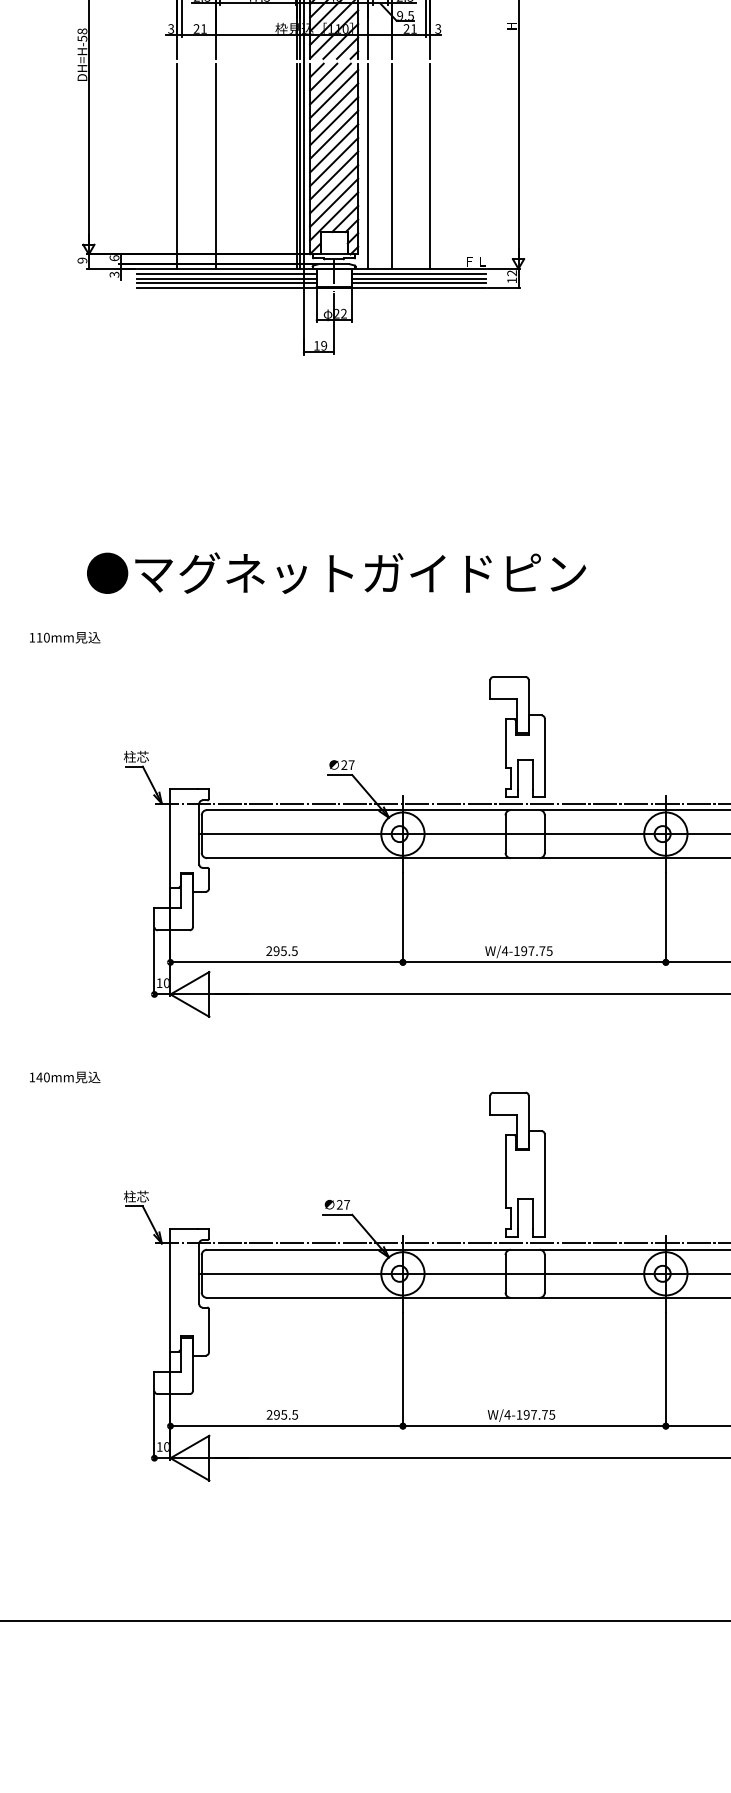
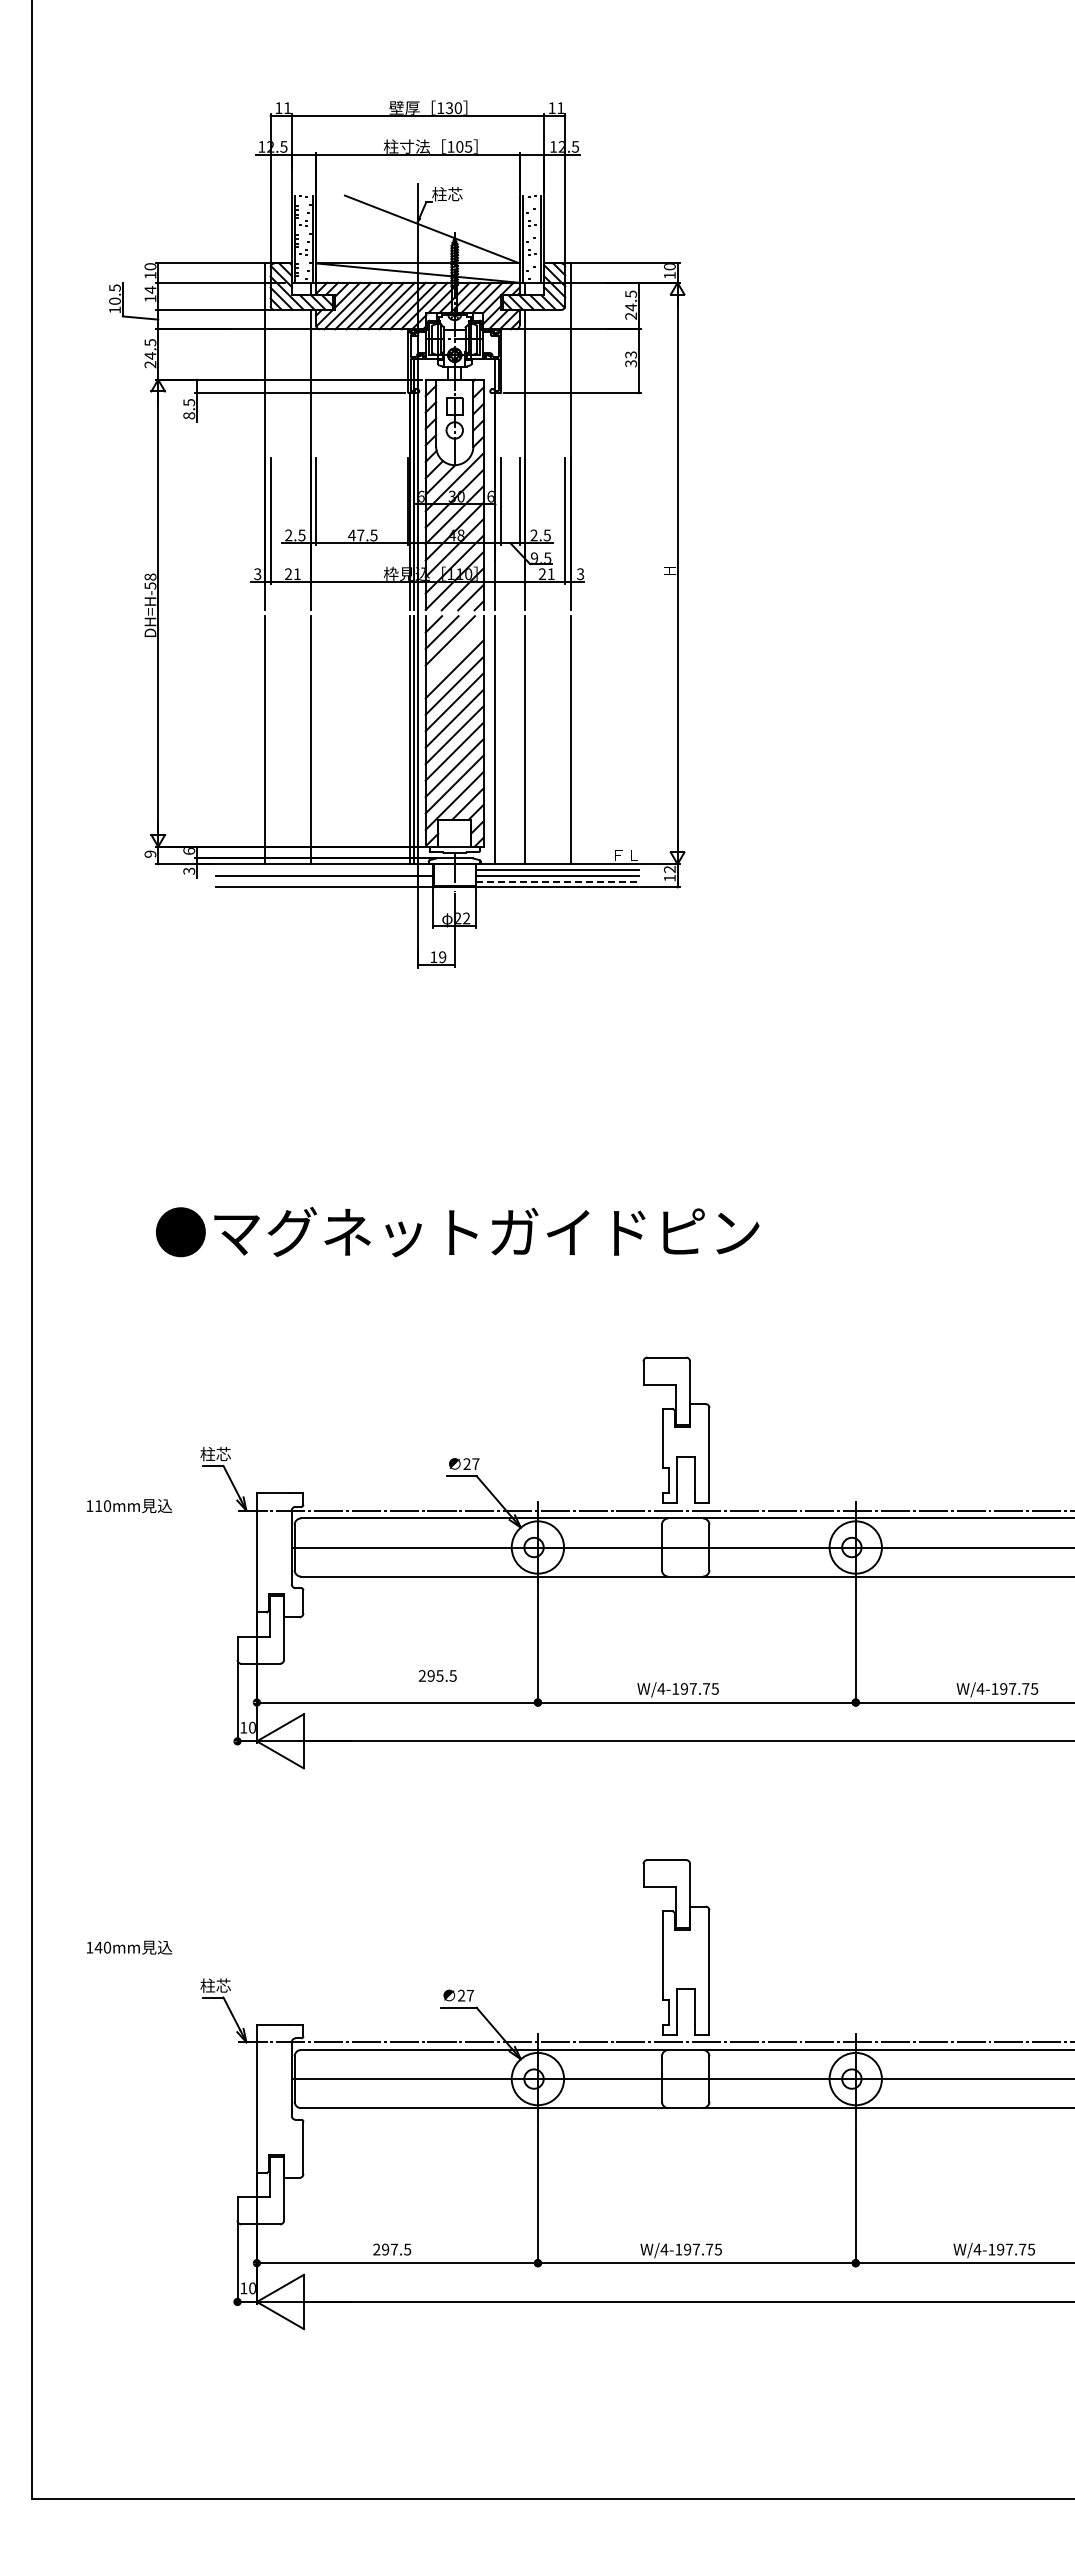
line: (333, 93) -> (454, 652), removed
line: (226, 274) -> (324, 870), removed
line: (226, 283) -> (324, 881), removed
line: (419, 283) -> (557, 881), solid -> dashed
text: (65, 637) -> (129, 1505), moved
text: (281, 950) -> (437, 1675), moved
text: (65, 1077) -> (129, 1947), moved
text: (283, 1414) -> (393, 2249), 295.5 -> 297.5

